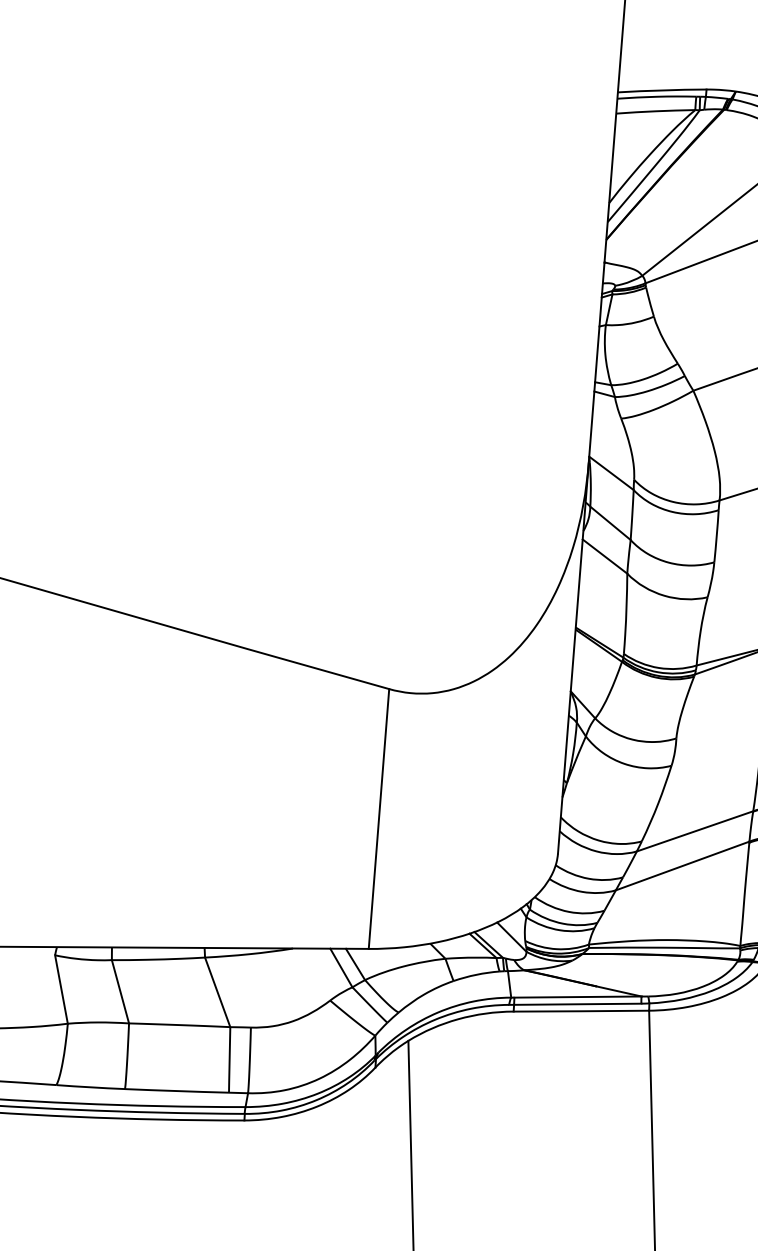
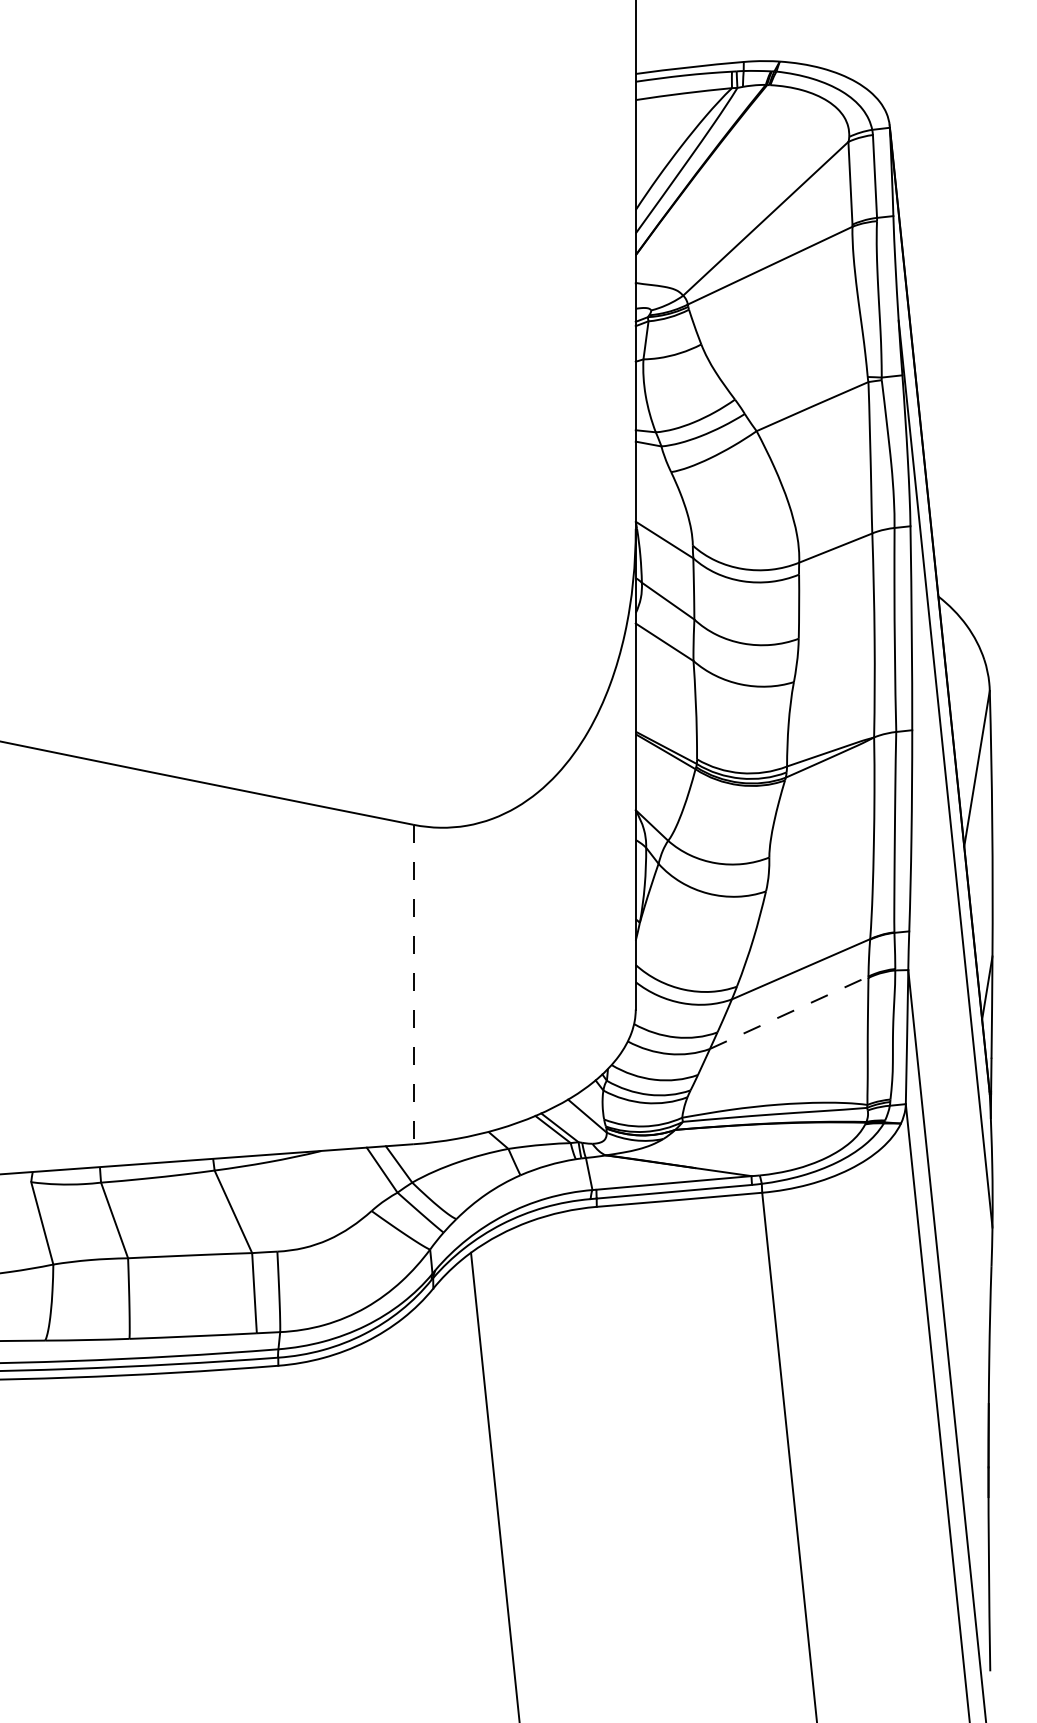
line: (378, 818) -> (413, 984), solid -> dashed
line: (682, 865) -> (789, 1012), solid -> dashed

